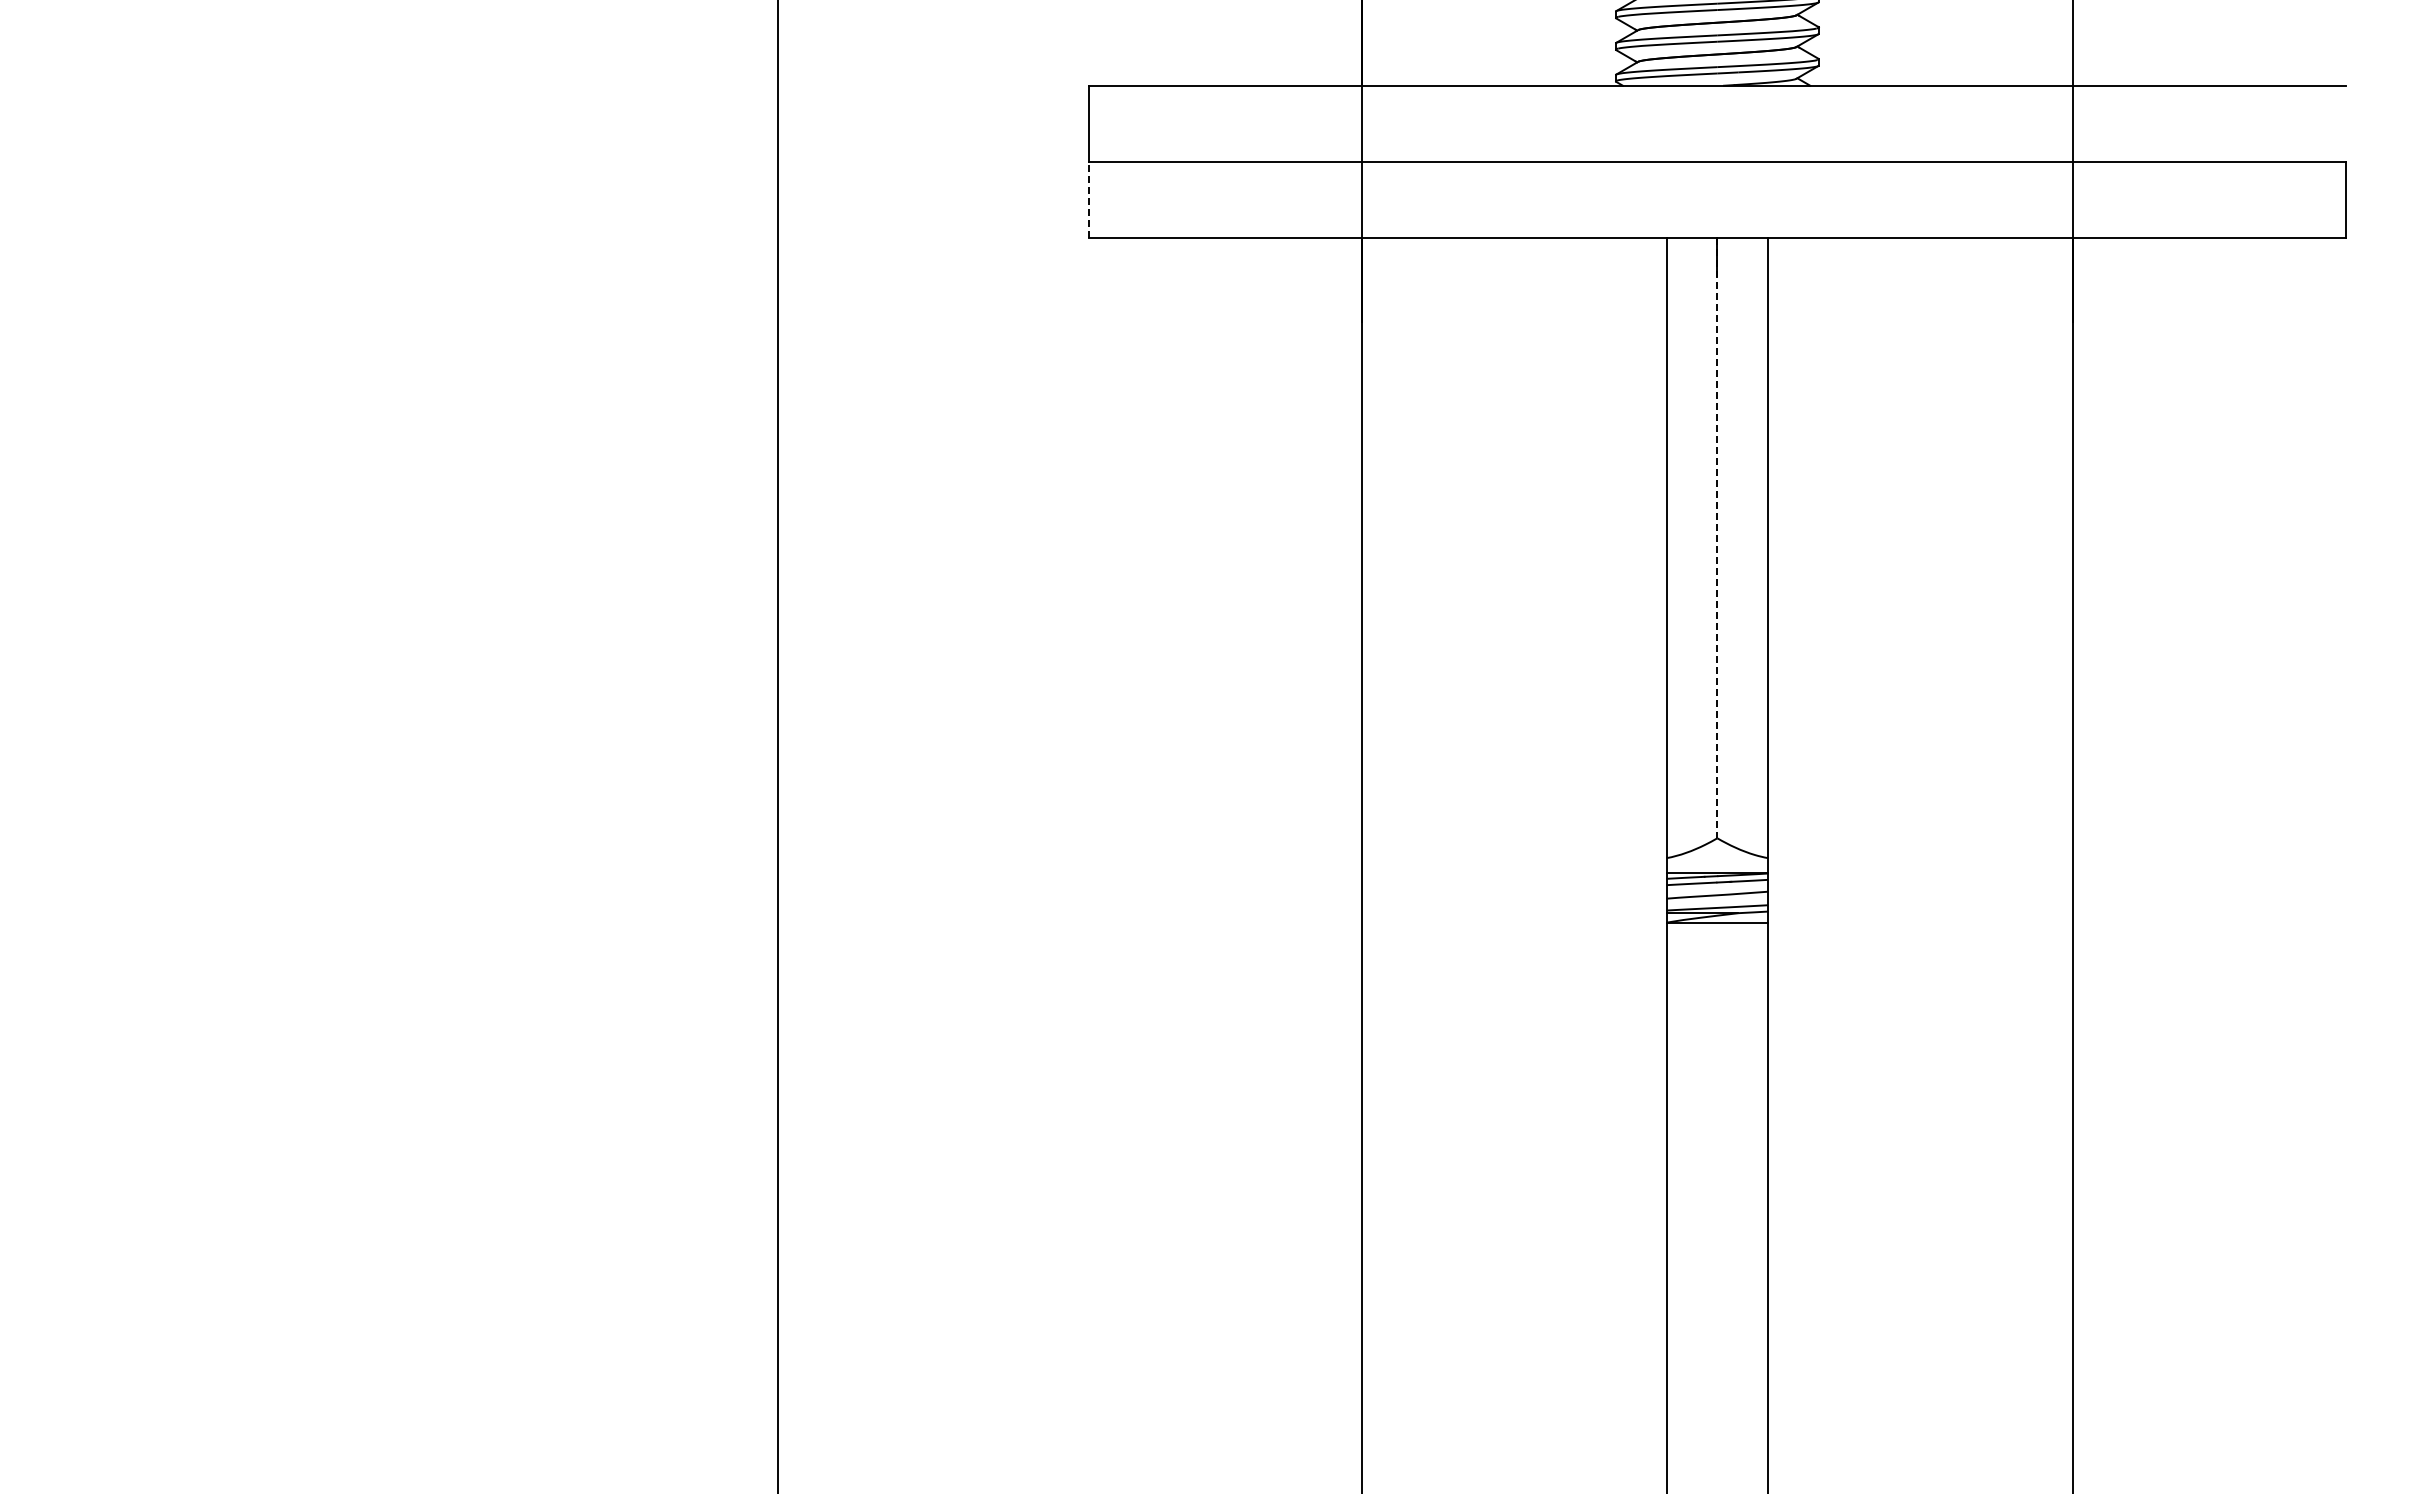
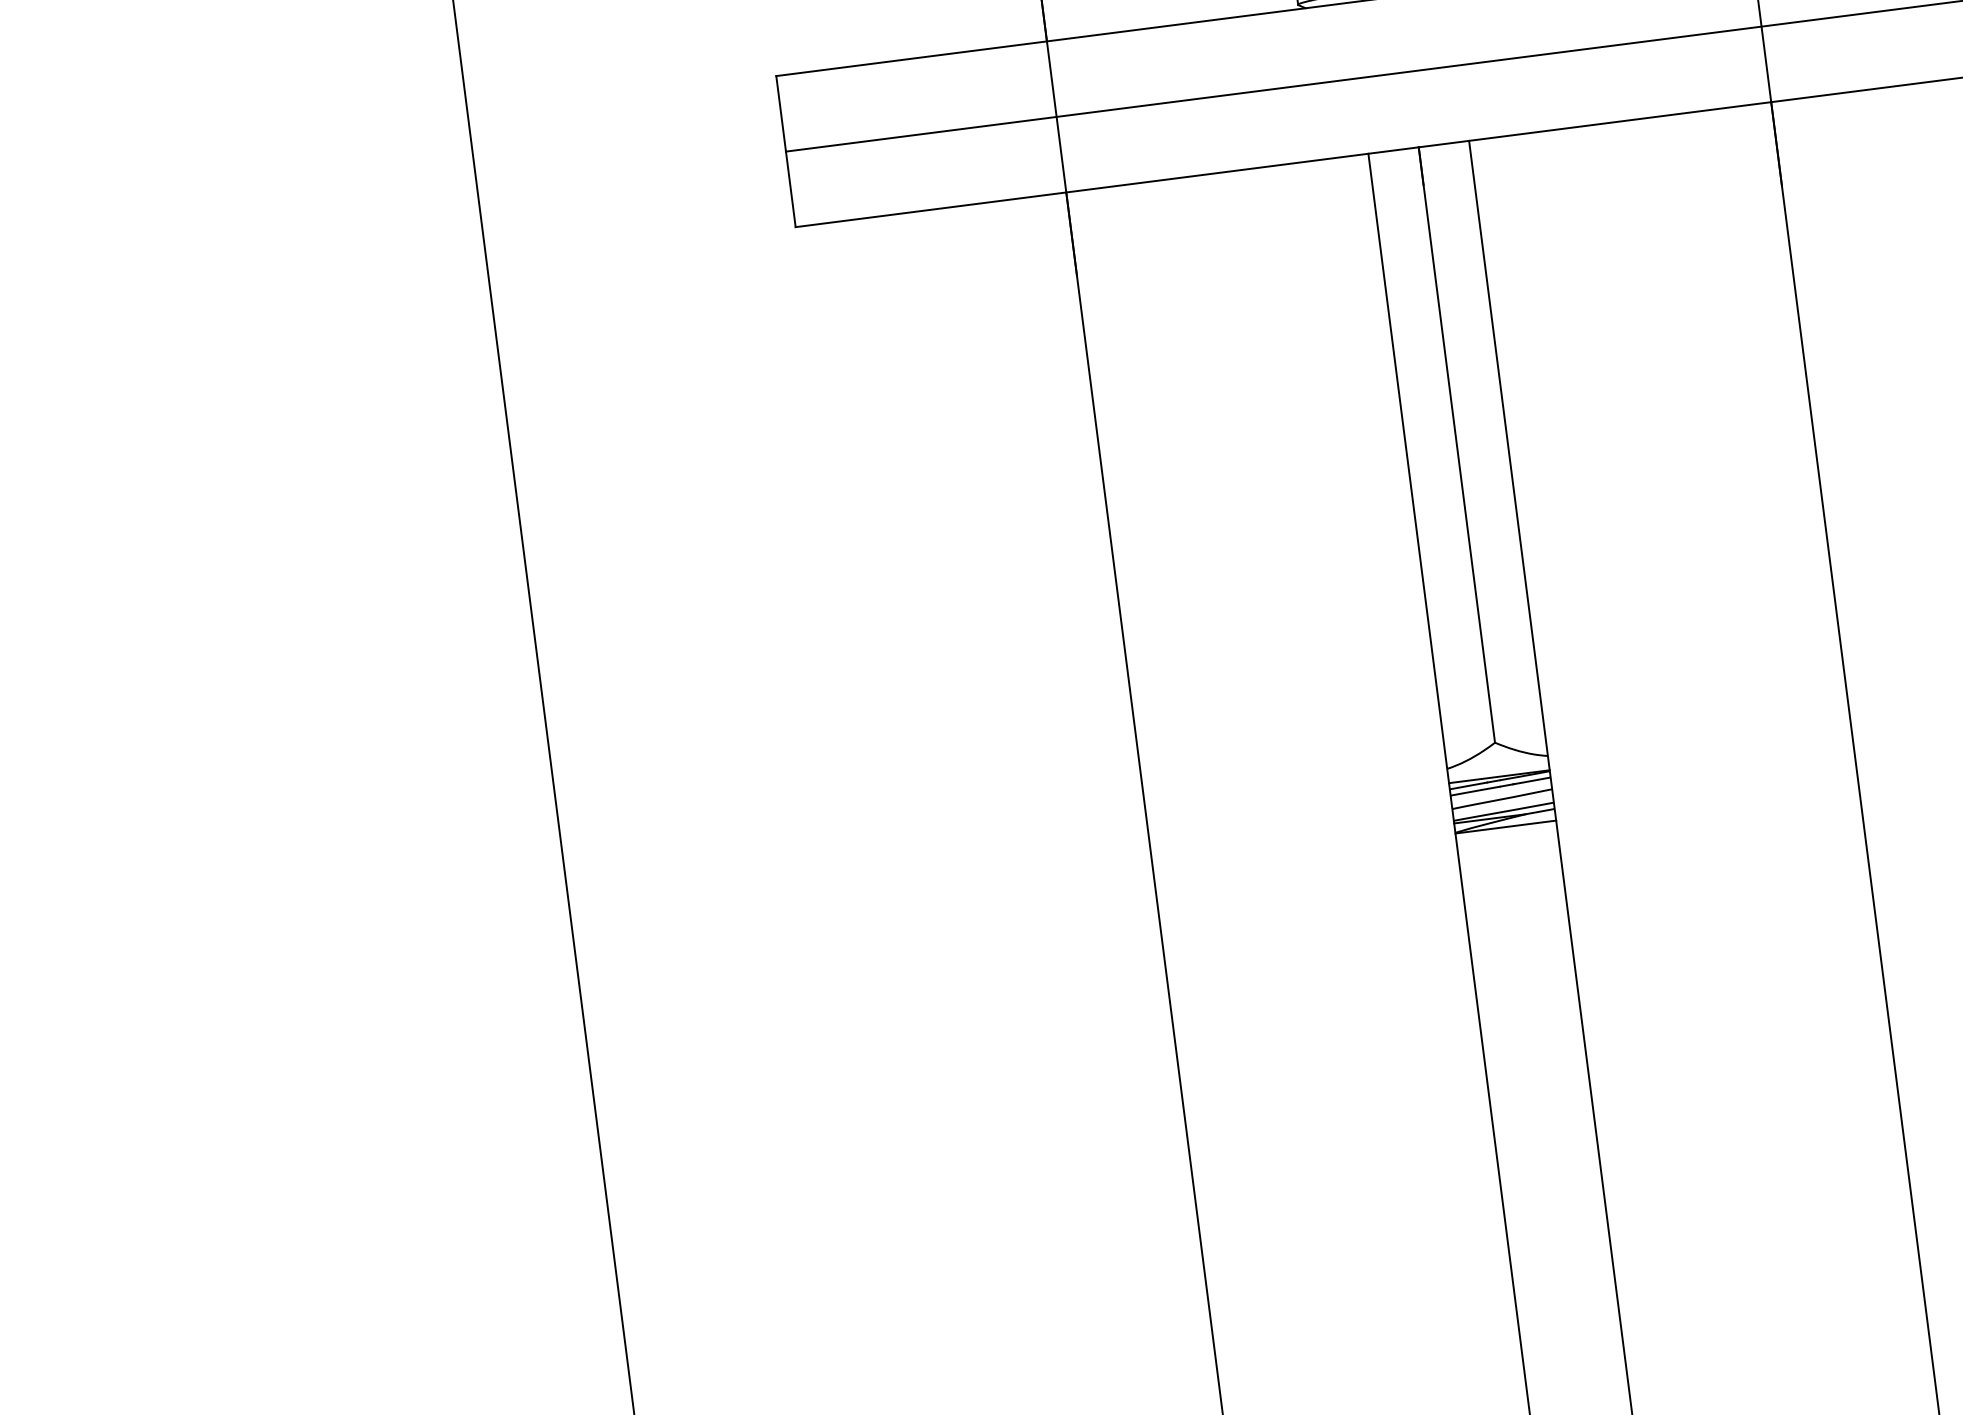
line: (1089, 199) -> (791, 188), dashed -> solid
line: (1717, 538) -> (1457, 445), dashed -> solid

